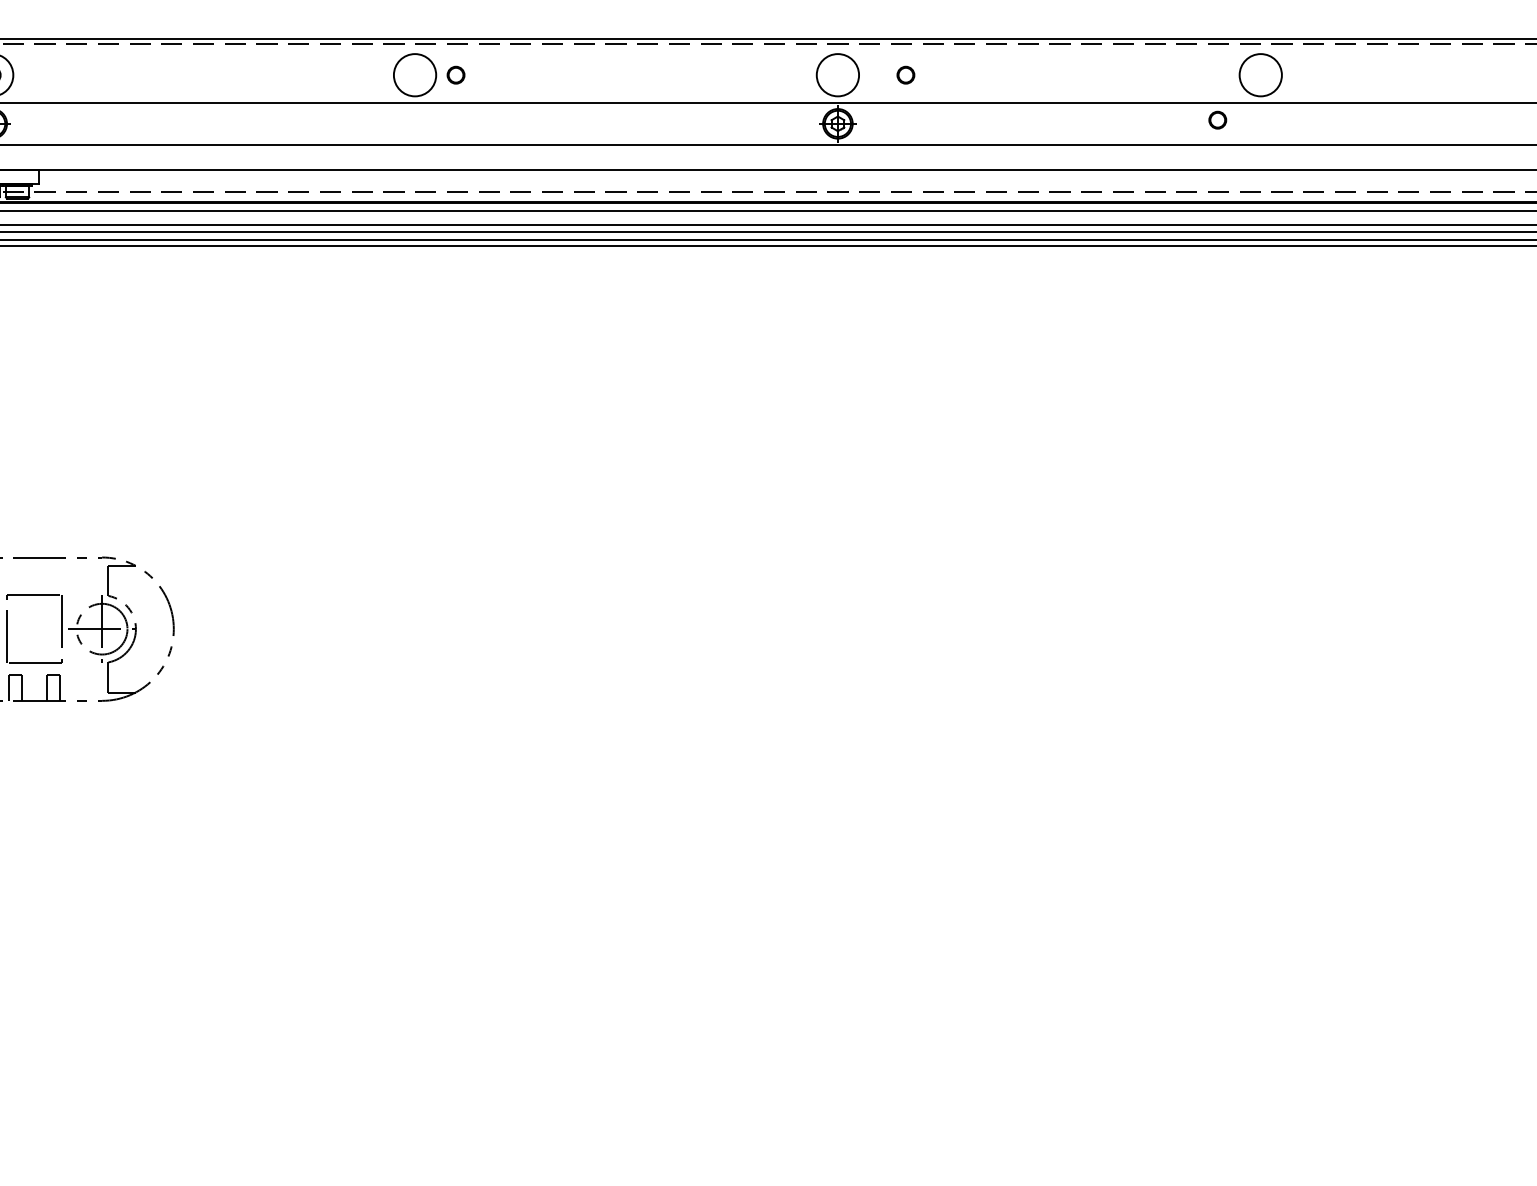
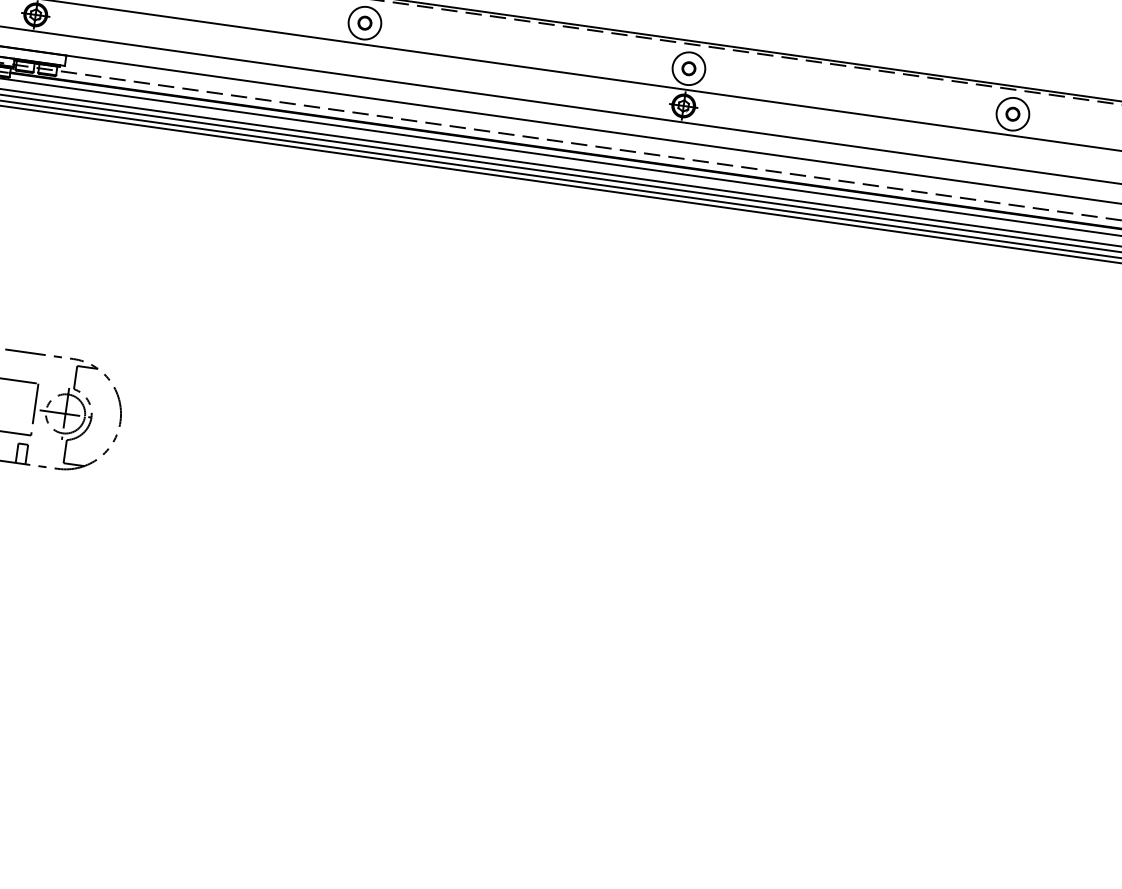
part: (455, 74) -> (364, 22), moved
part: (905, 74) -> (688, 68), moved
part: (1217, 119) -> (1012, 113), moved

